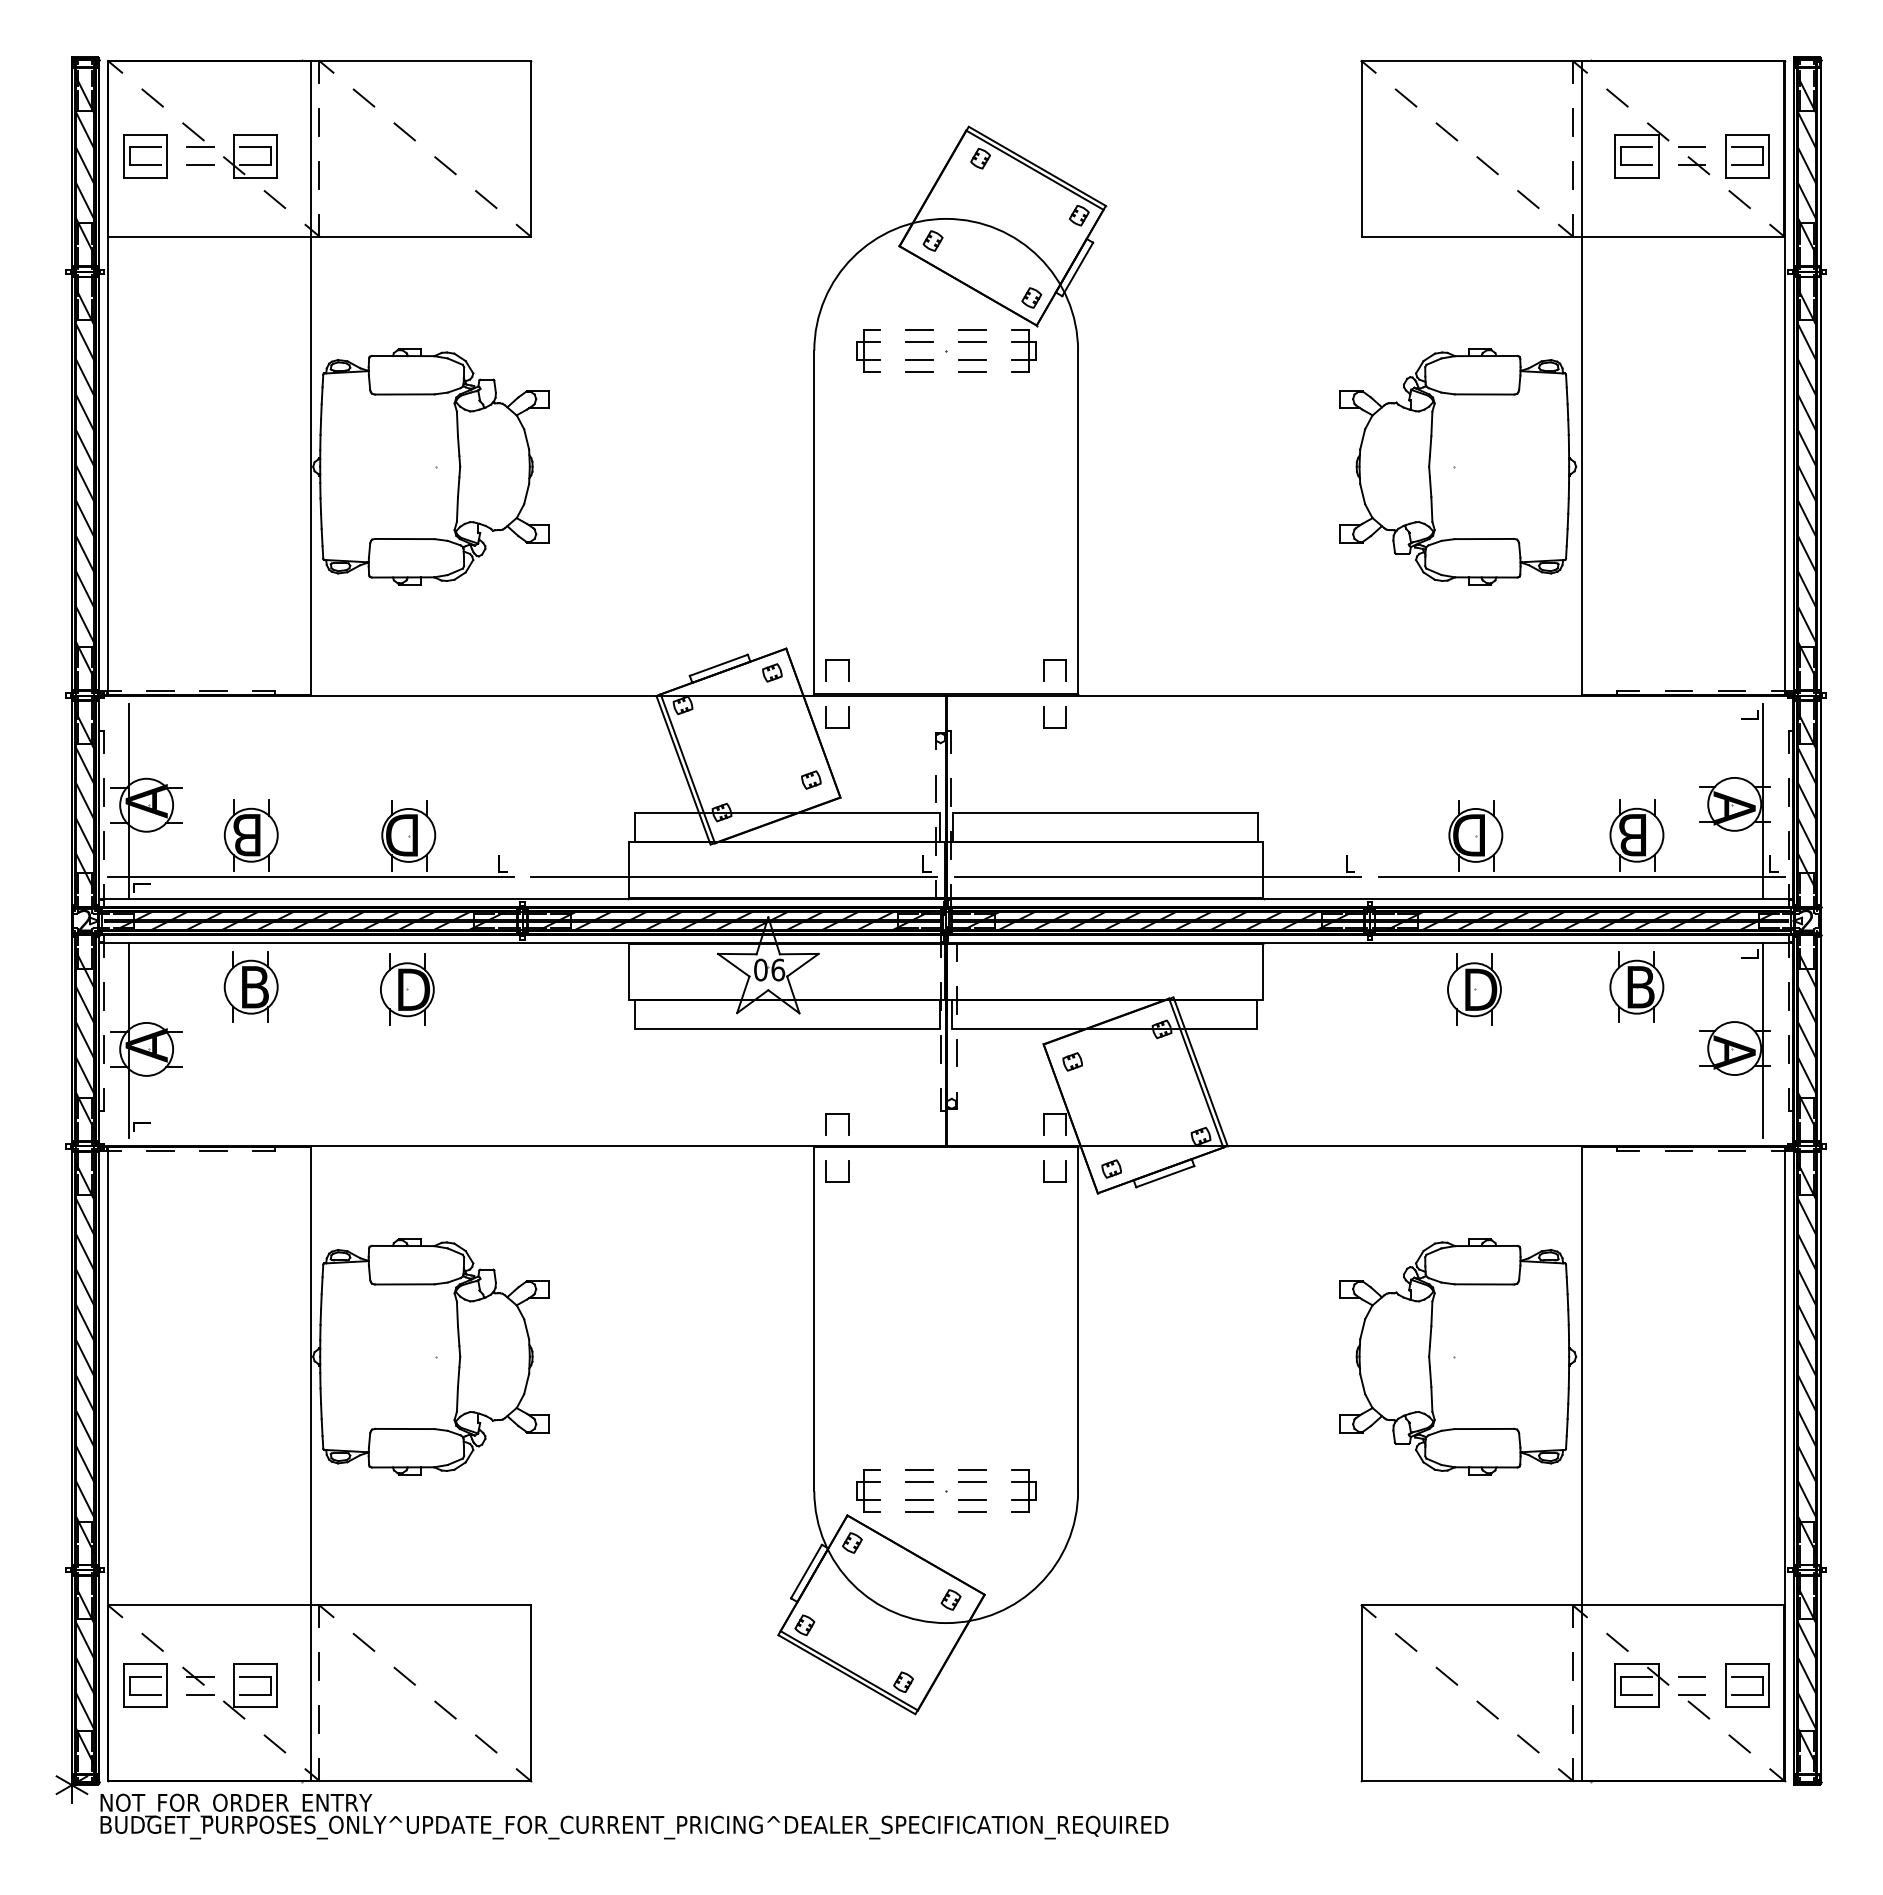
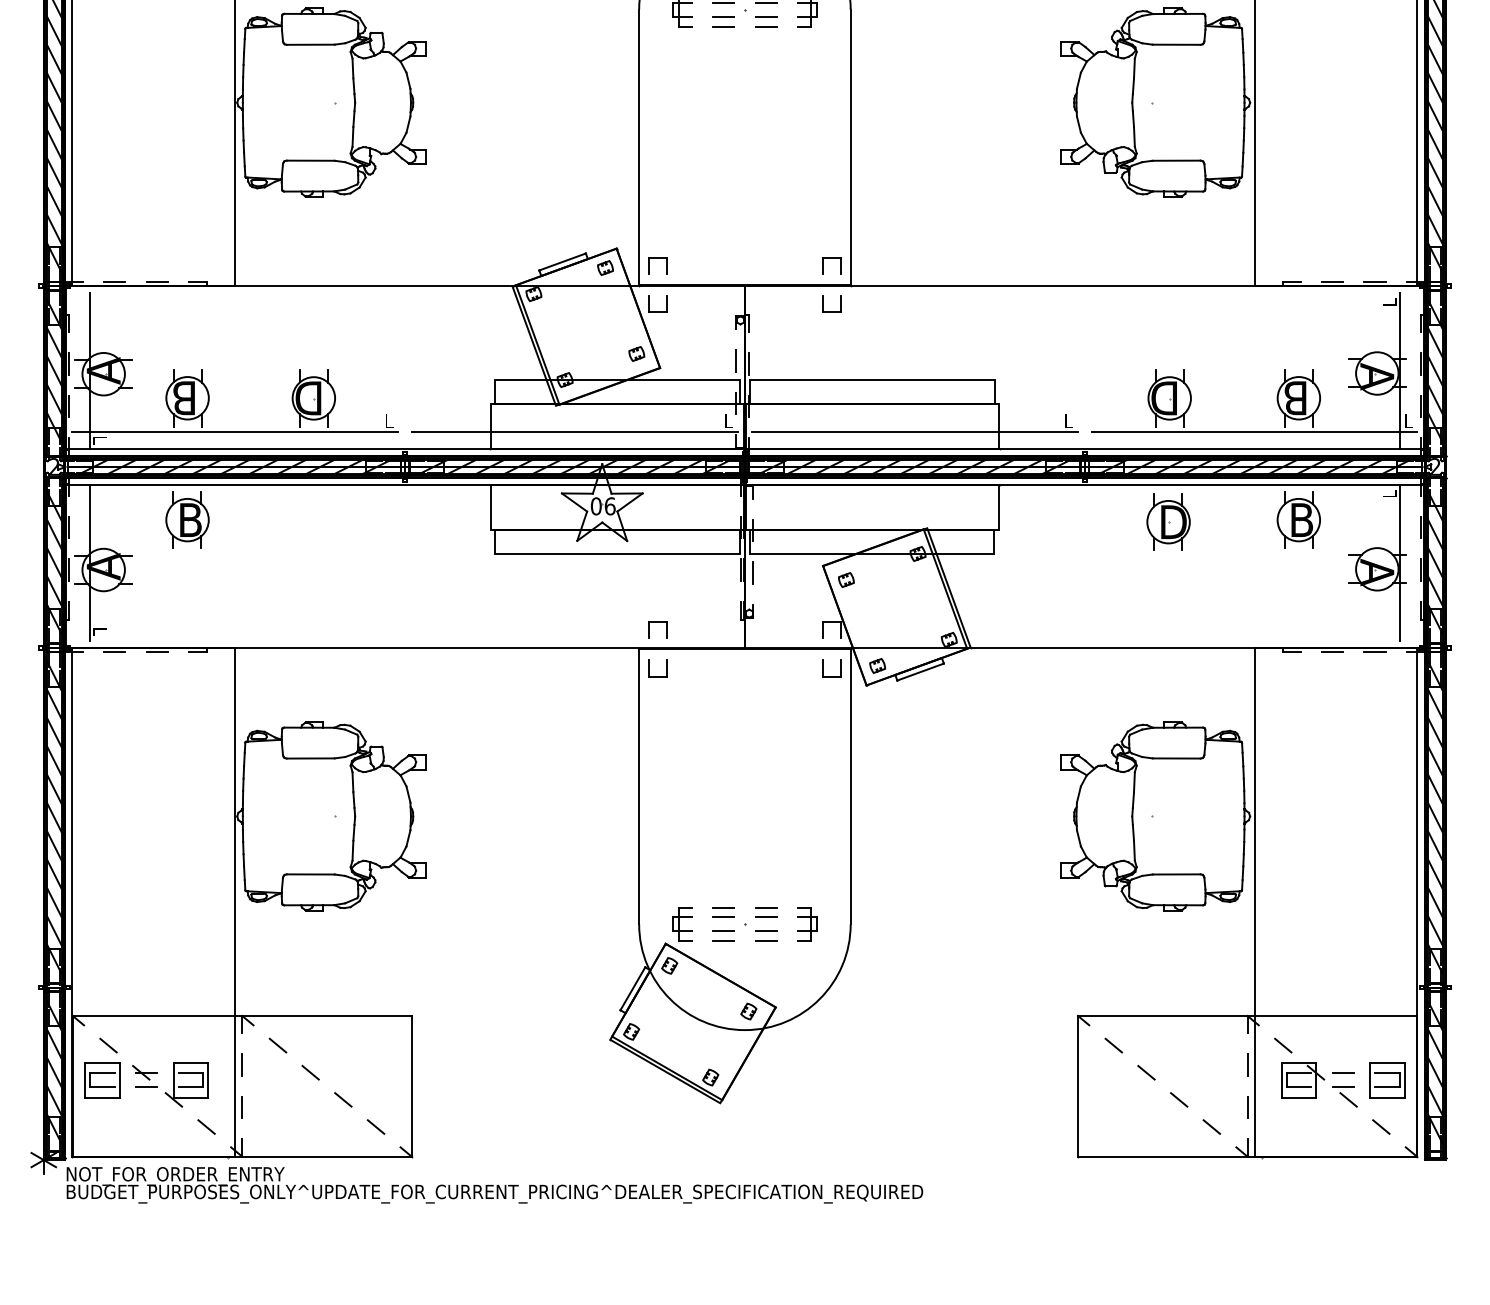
part: (407, 989) -> (312, 521), removed

